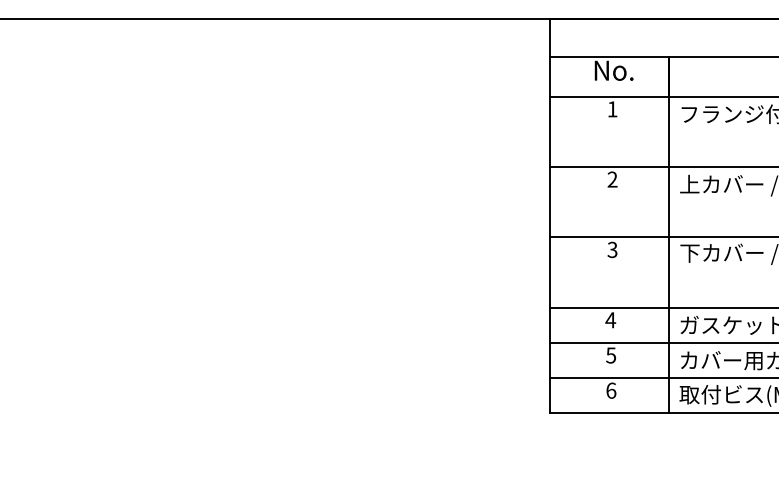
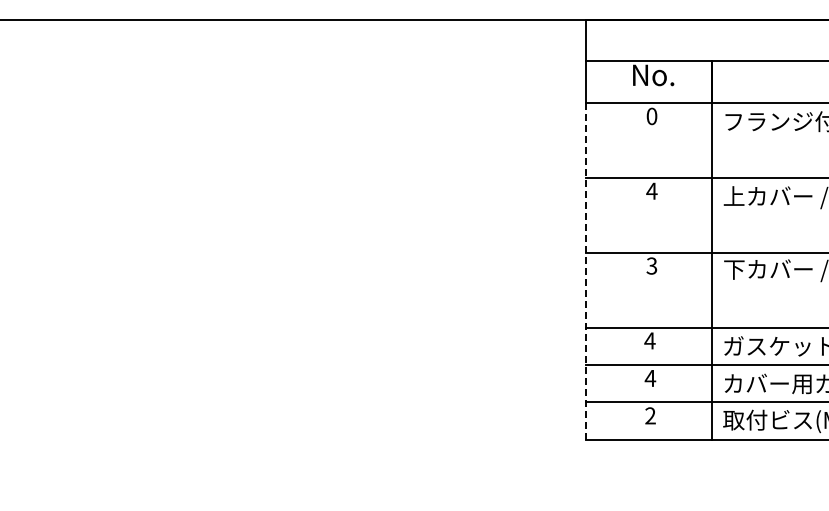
text: (612, 109) -> (651, 116), 1 -> 0
text: (612, 178) -> (651, 190), 2 -> 4
line: (550, 255) -> (585, 271), solid -> dashed
text: (611, 355) -> (650, 378), 5 -> 4
text: (611, 390) -> (650, 415), 6 -> 2

